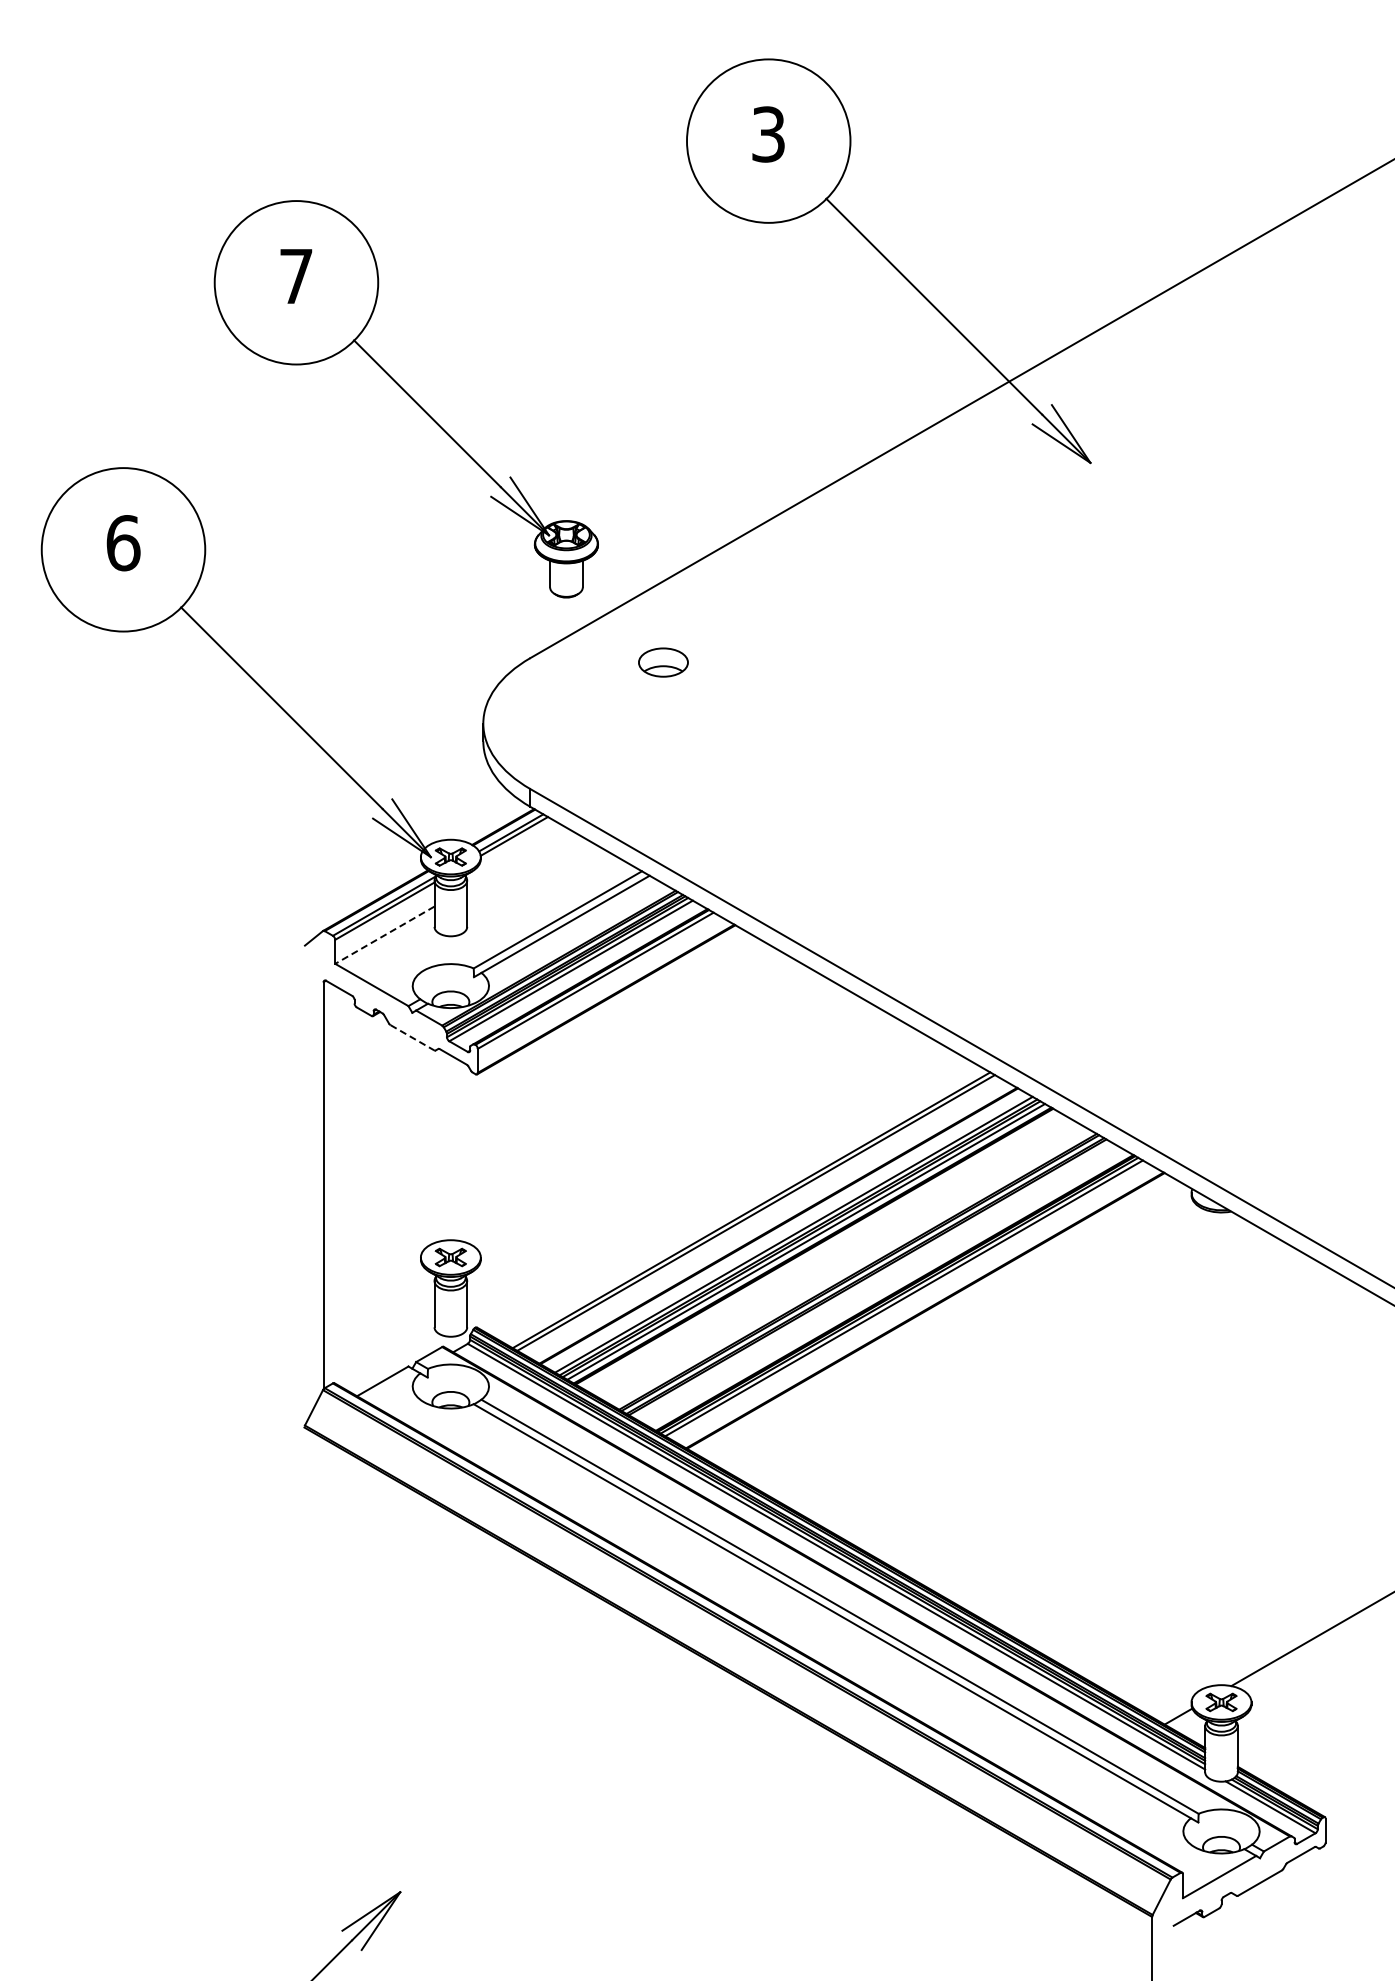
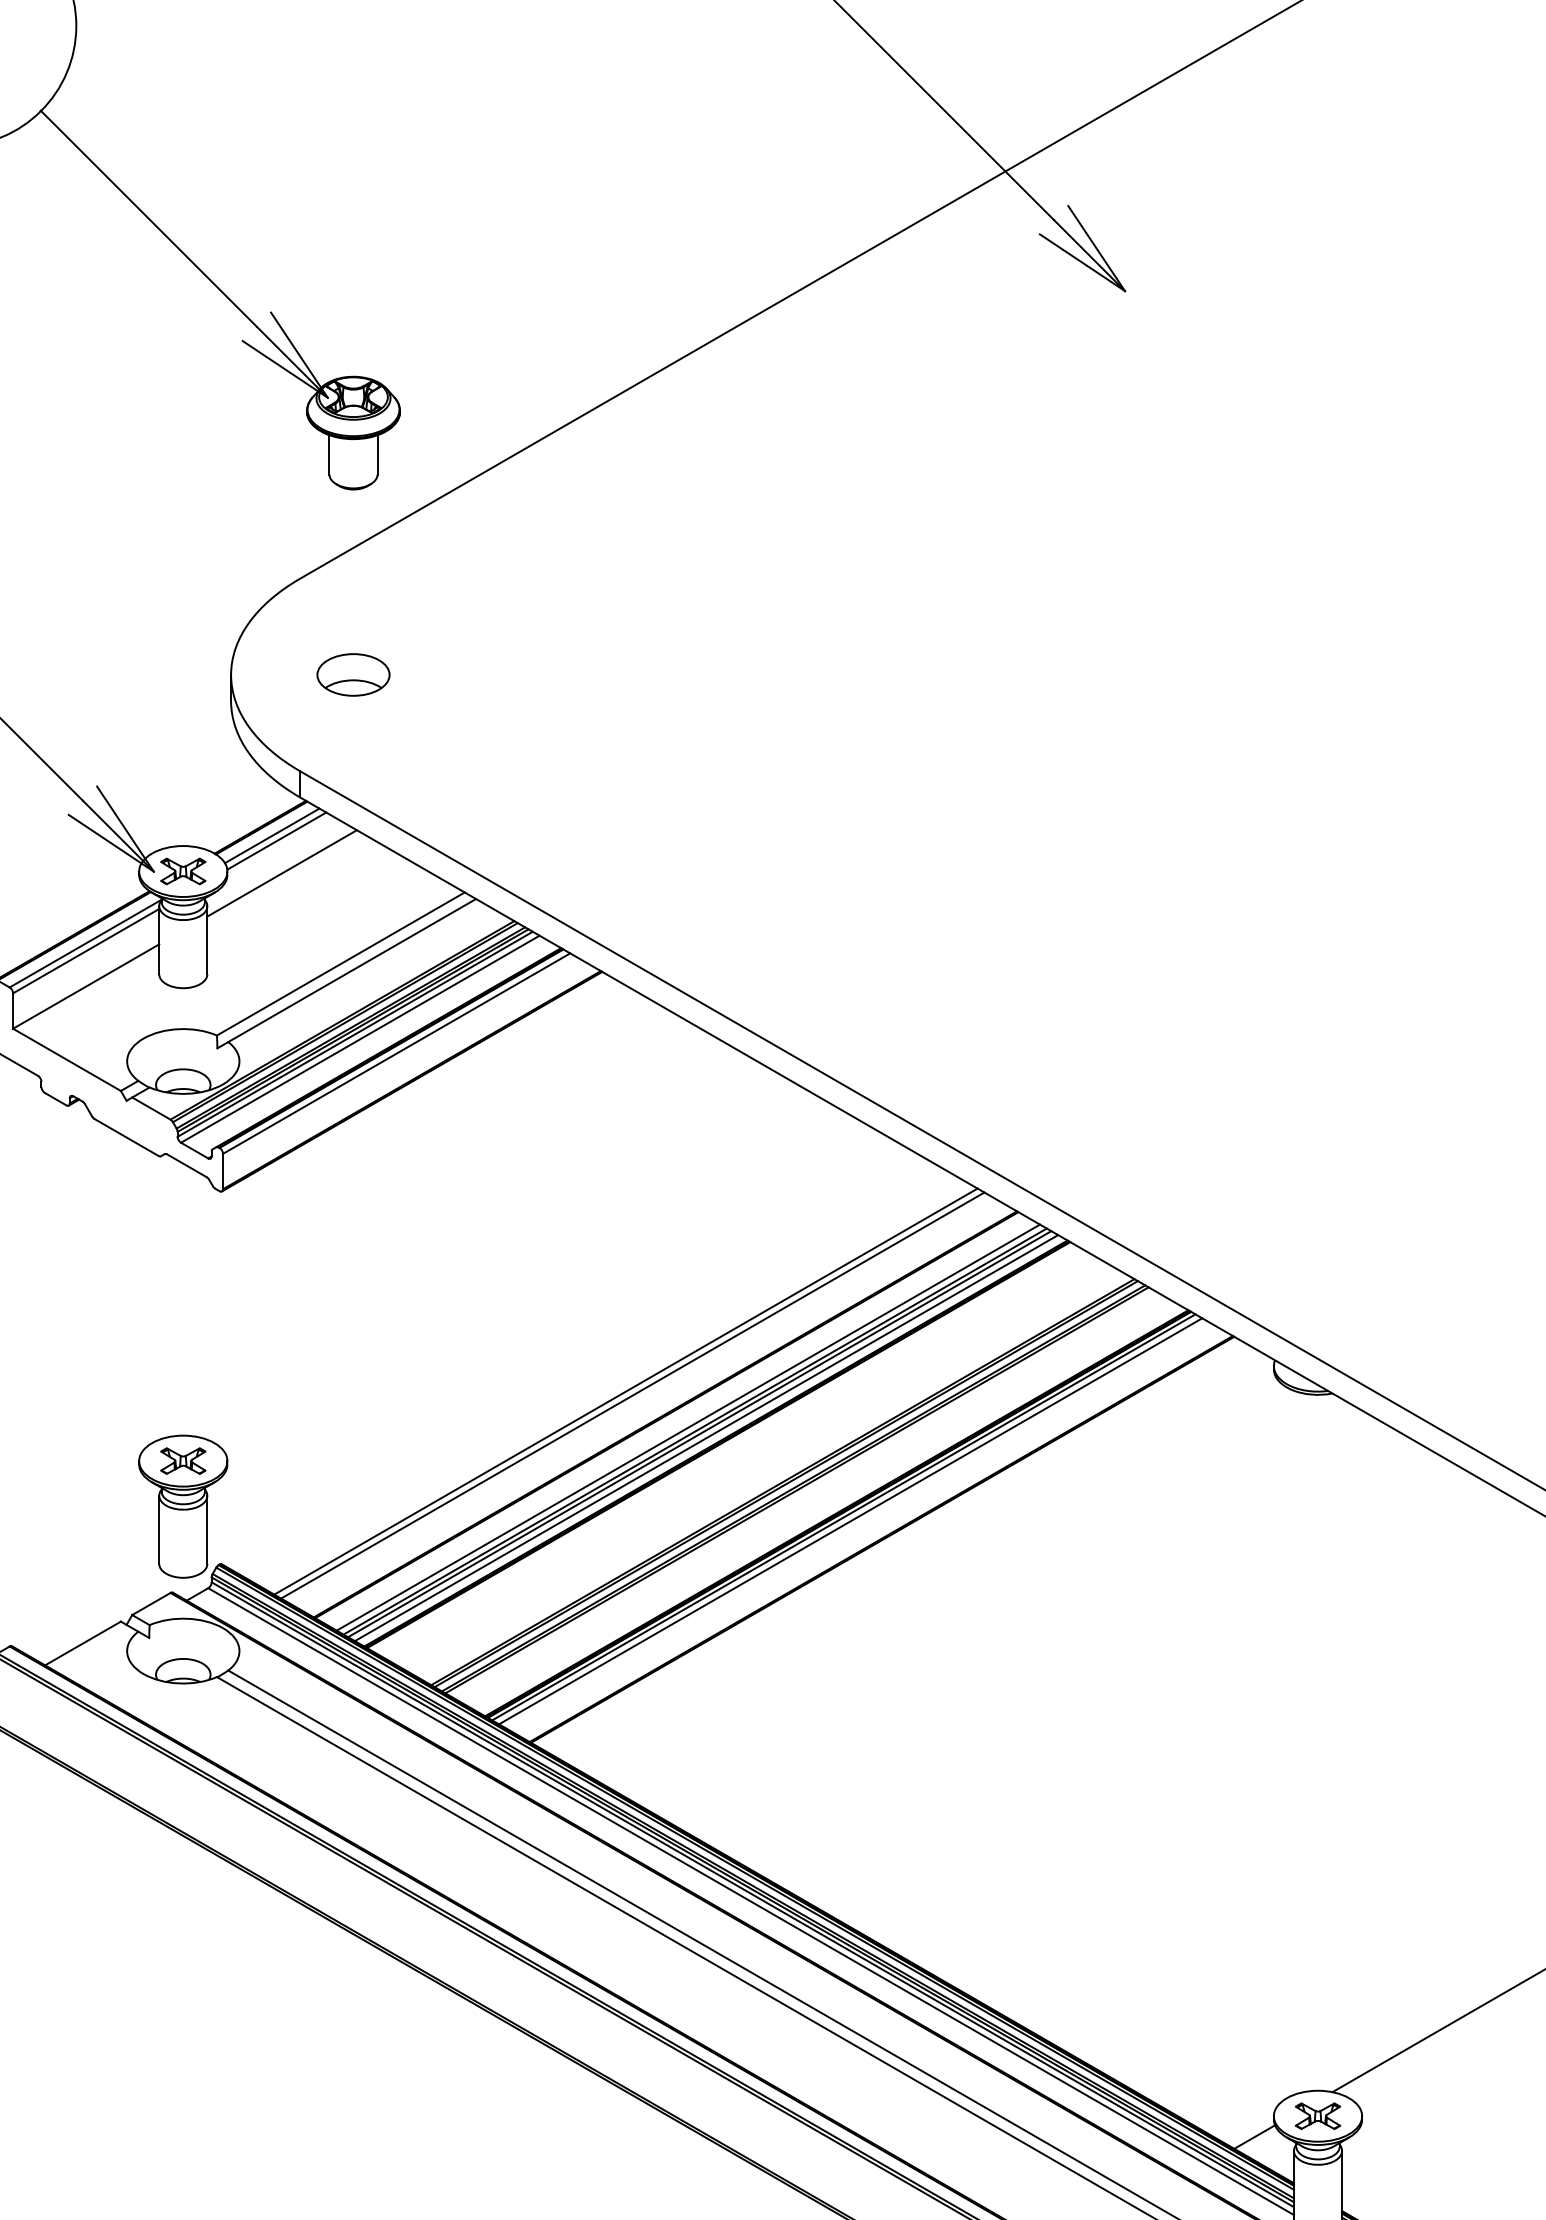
part: (663, 662) -> (353, 674), moved
line: (517, 858) -> (281, 873), added
line: (384, 935) -> (85, 986), dashed -> solid
line: (412, 1037) -> (126, 1137), dashed -> solid

